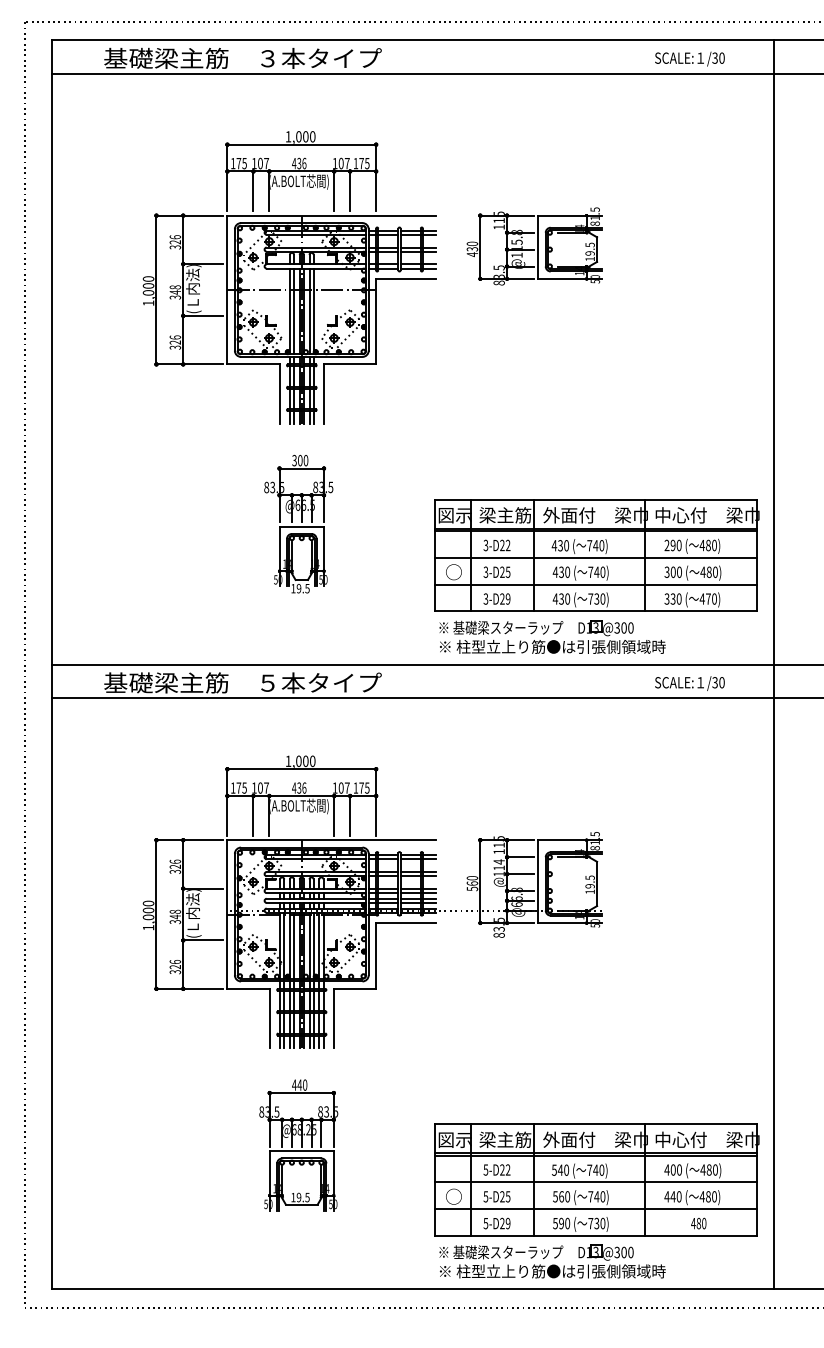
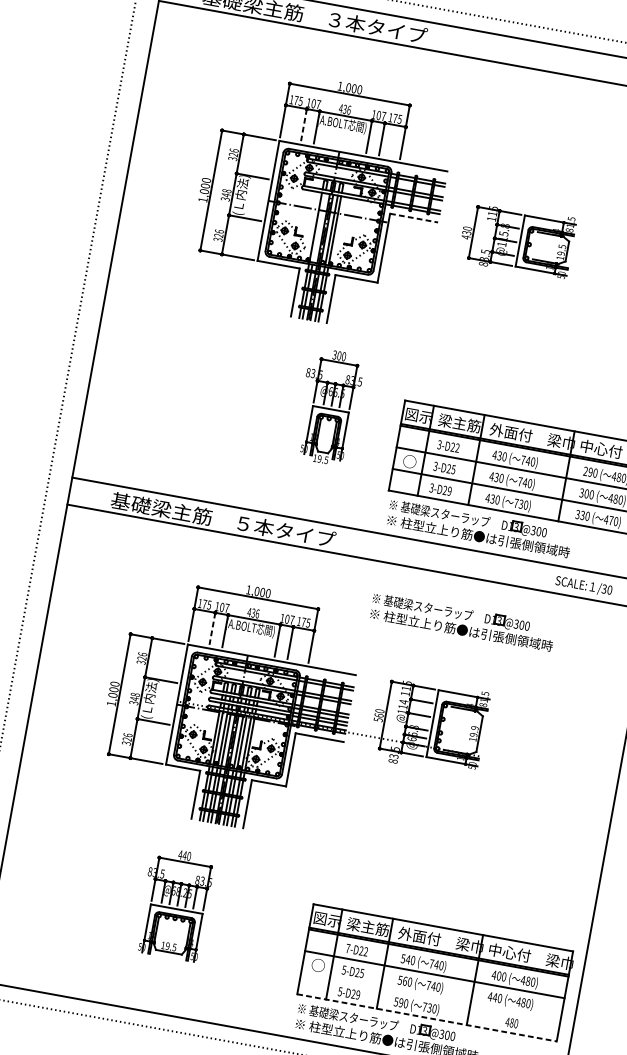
line: (253, 191) -> (303, 125), solid -> dashed
part: (534, 246) -> (517, 239), moved
line: (405, 278) -> (413, 217), solid -> dashed
line: (294, 311) -> (319, 228), removed
part: (298, 523) -> (328, 406), moved
part: (552, 752) -> (462, 621), added
line: (253, 815) -> (212, 628), solid -> dashed
text: (589, 877) -> (474, 727), 19.5 -> 19.9
part: (298, 1145) -> (174, 904), moved
text: (485, 1169) -> (347, 948), 5-D22 -> 7-D22
line: (595, 1209) -> (430, 996), removed
line: (595, 1235) -> (426, 1017), solid -> dashed

